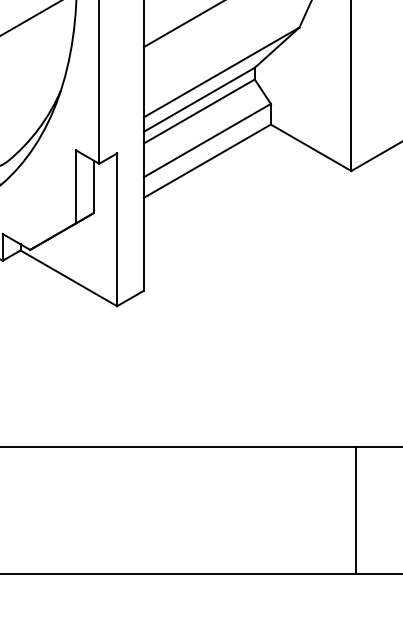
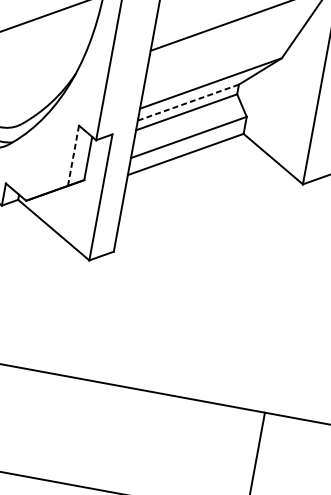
line: (199, 99) -> (188, 102), solid -> dashed
line: (76, 186) -> (73, 155), solid -> dashed

